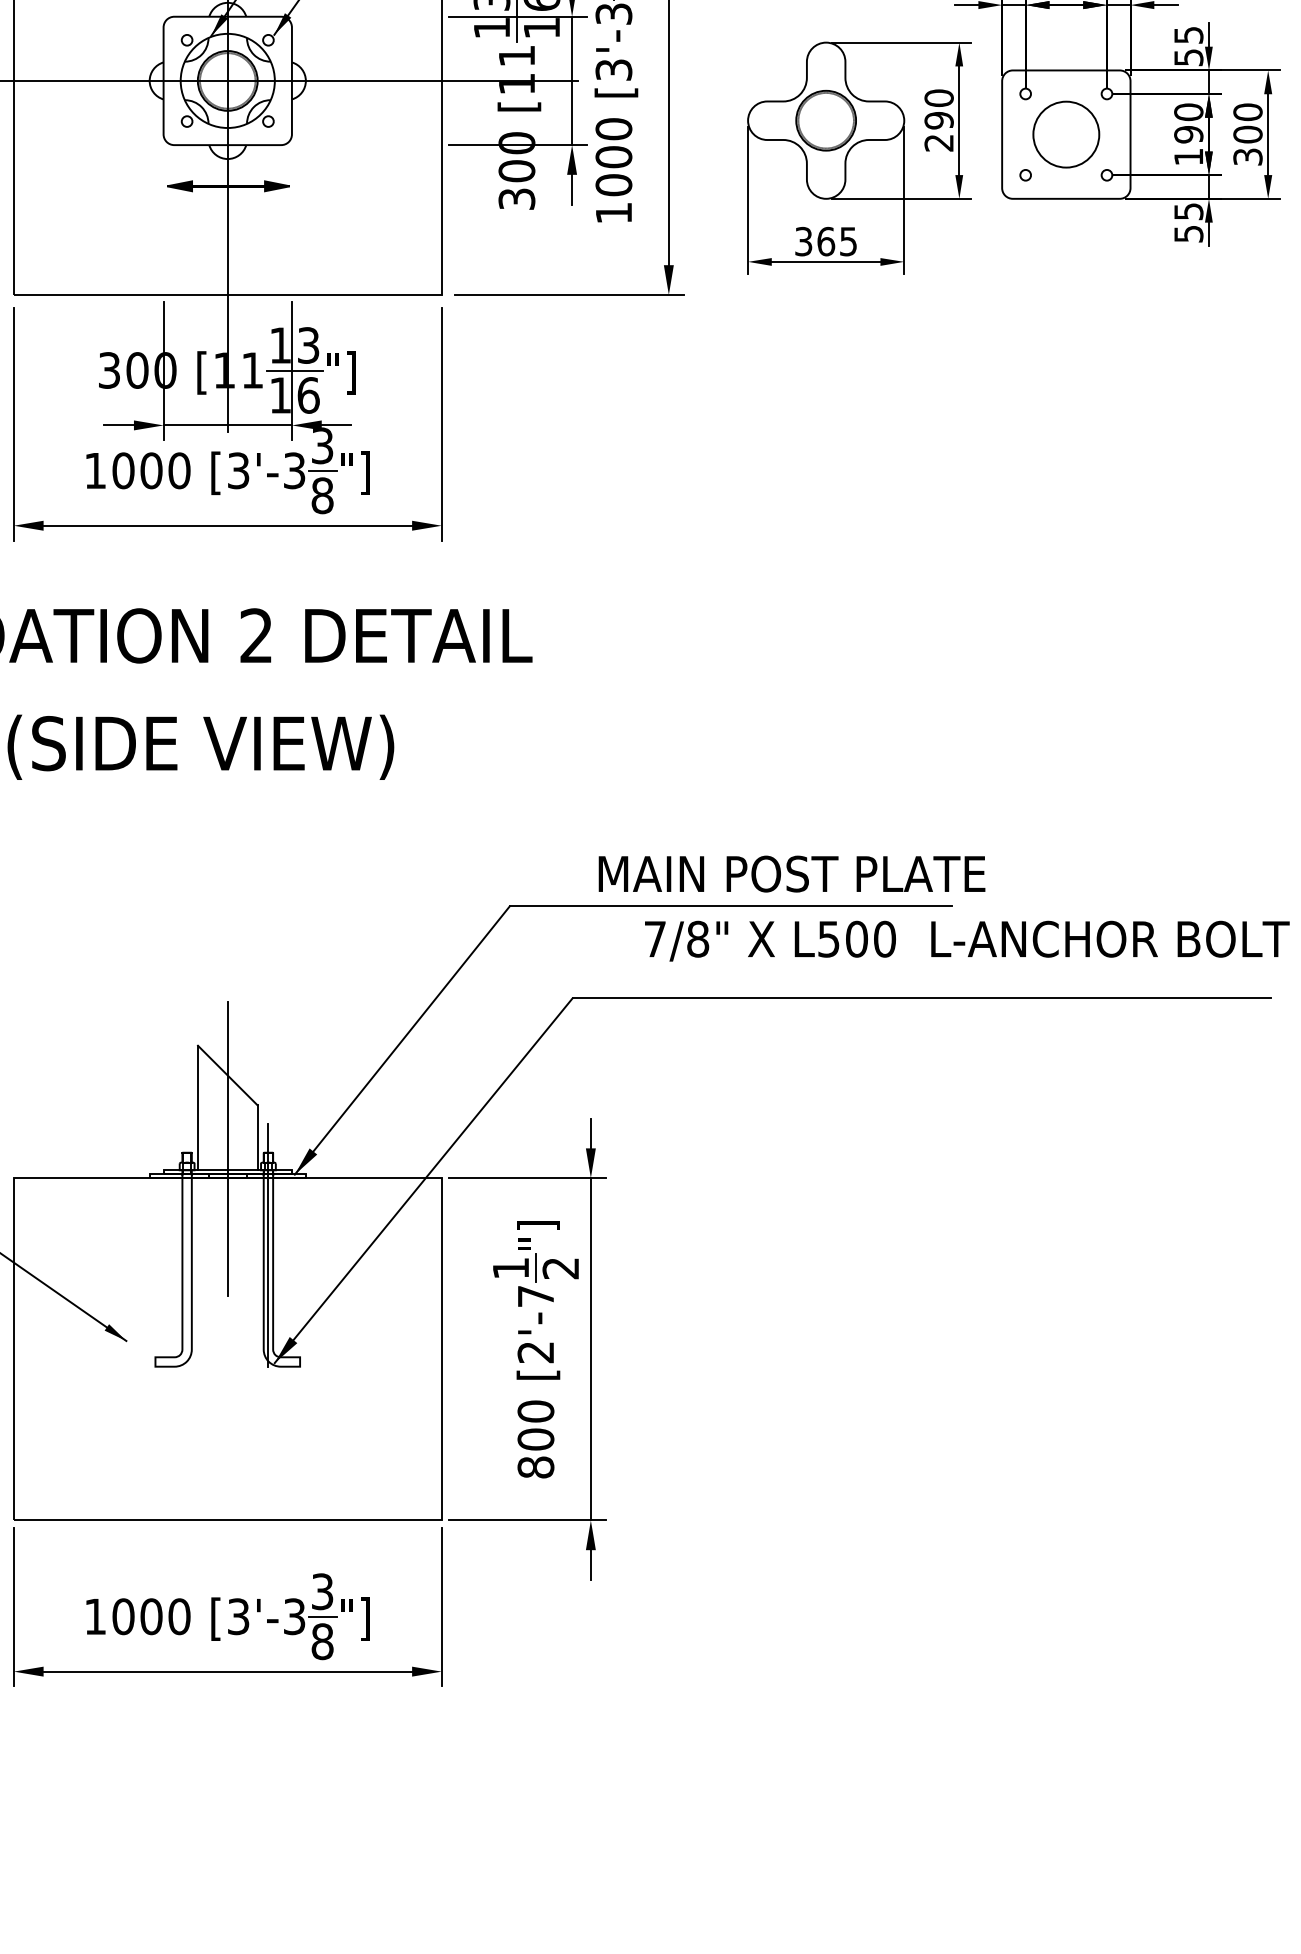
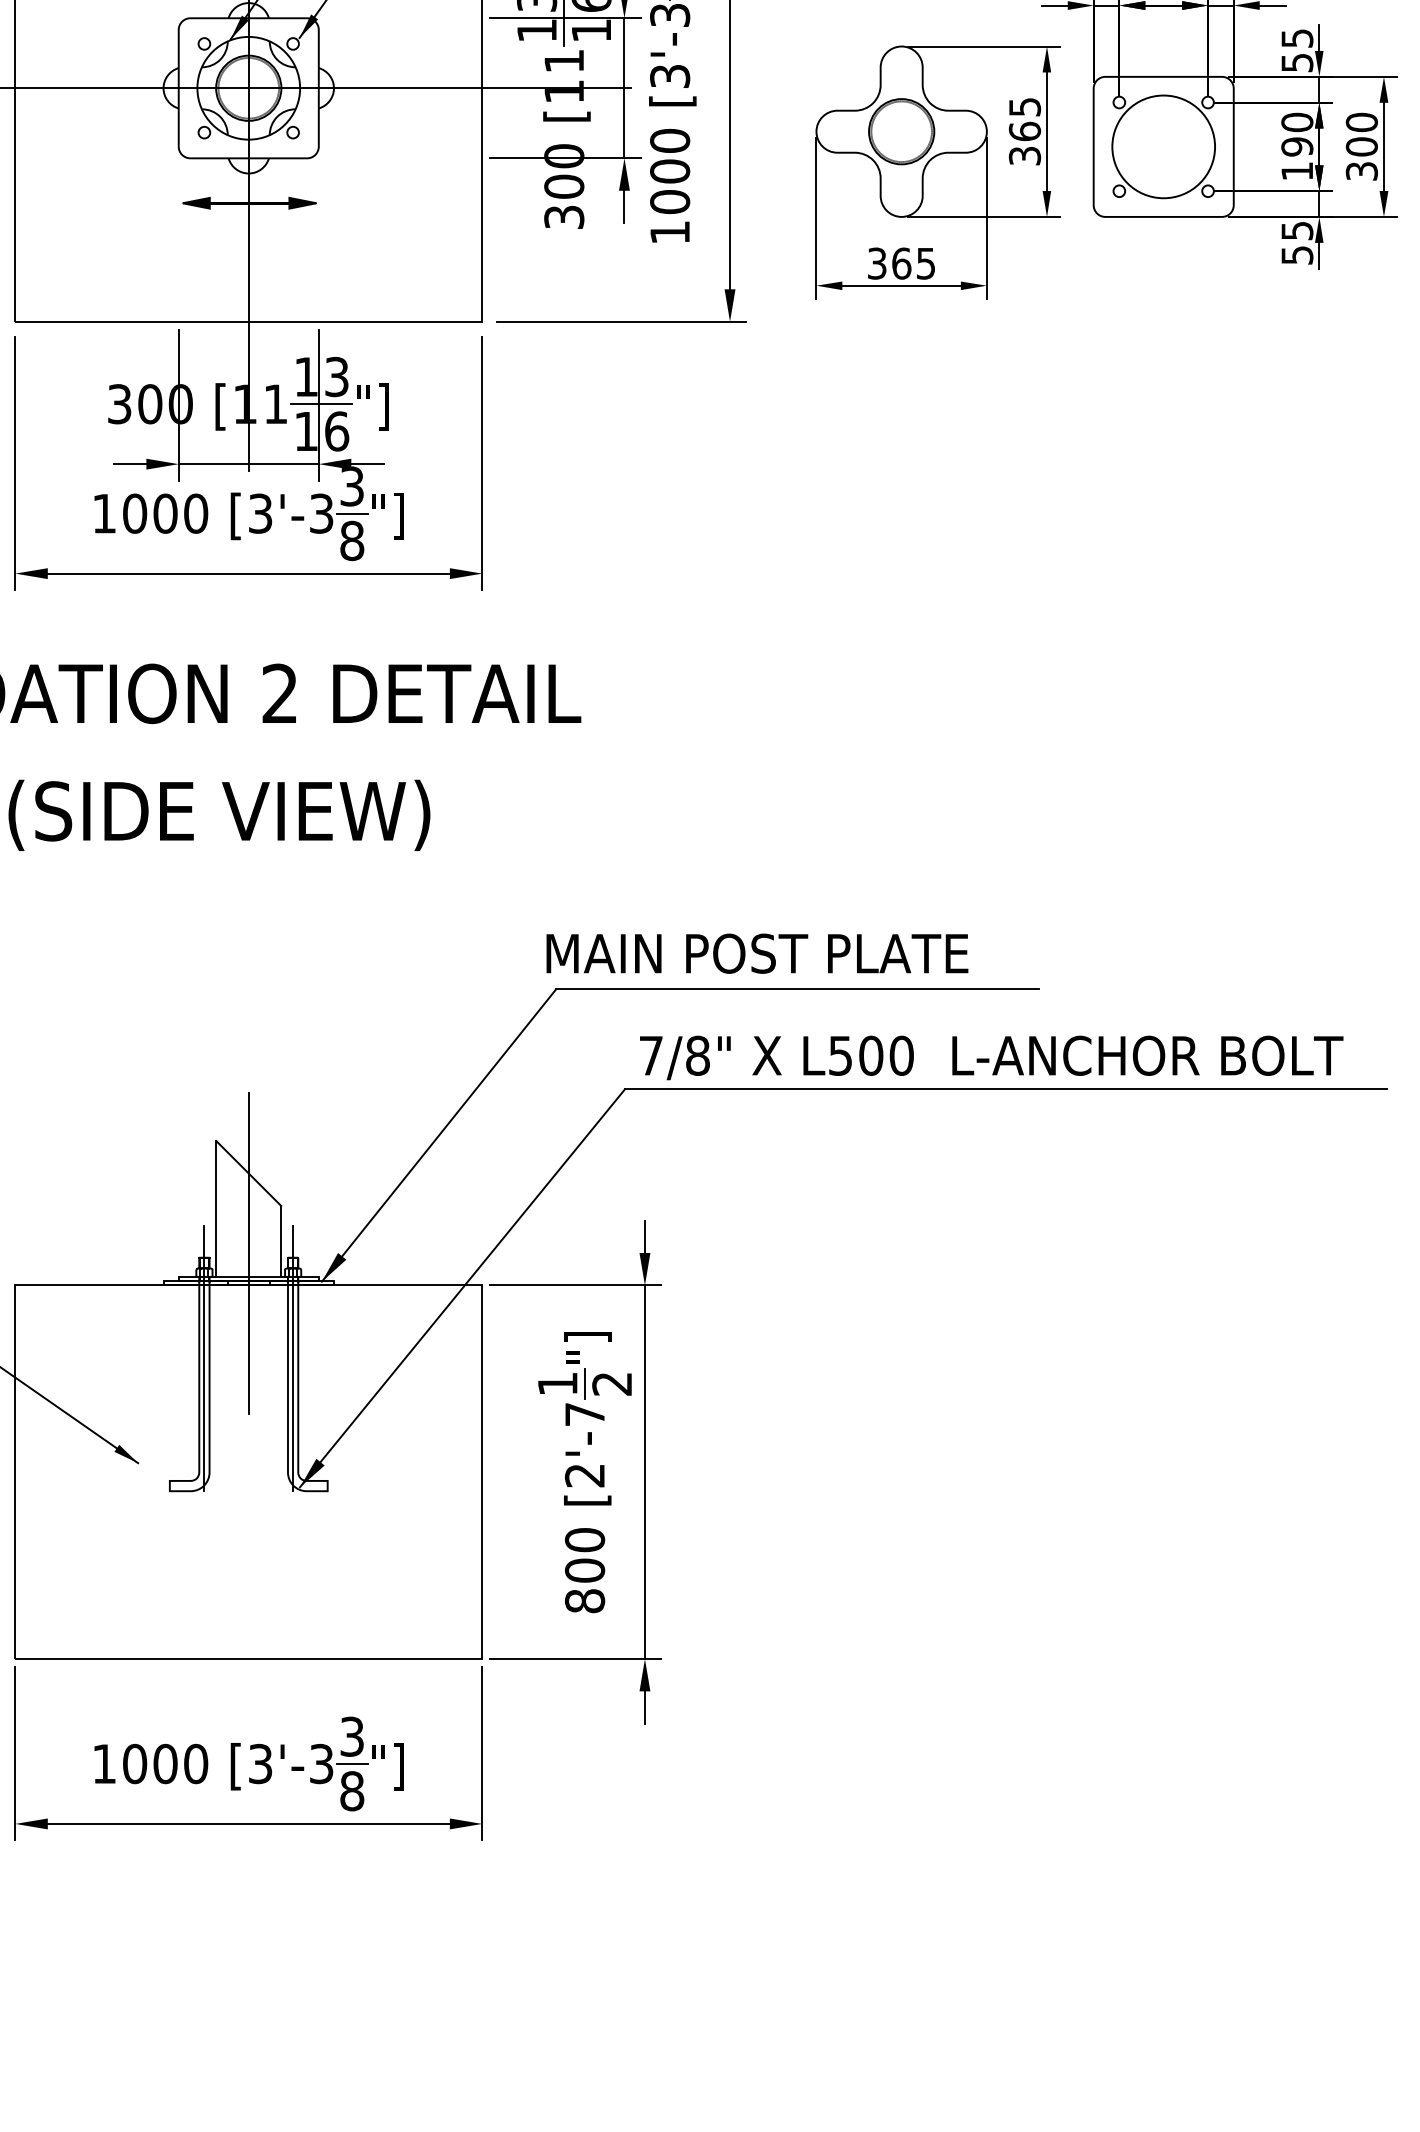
text: (938, 120) -> (1024, 131), 290 -> 365
circle: (1066, 134) -> (1163, 146), size x1.43
text: (792, 873) -> (757, 953), moved
text: (967, 940) -> (991, 1057), moved
line: (187, 1245) -> (204, 1358), added

